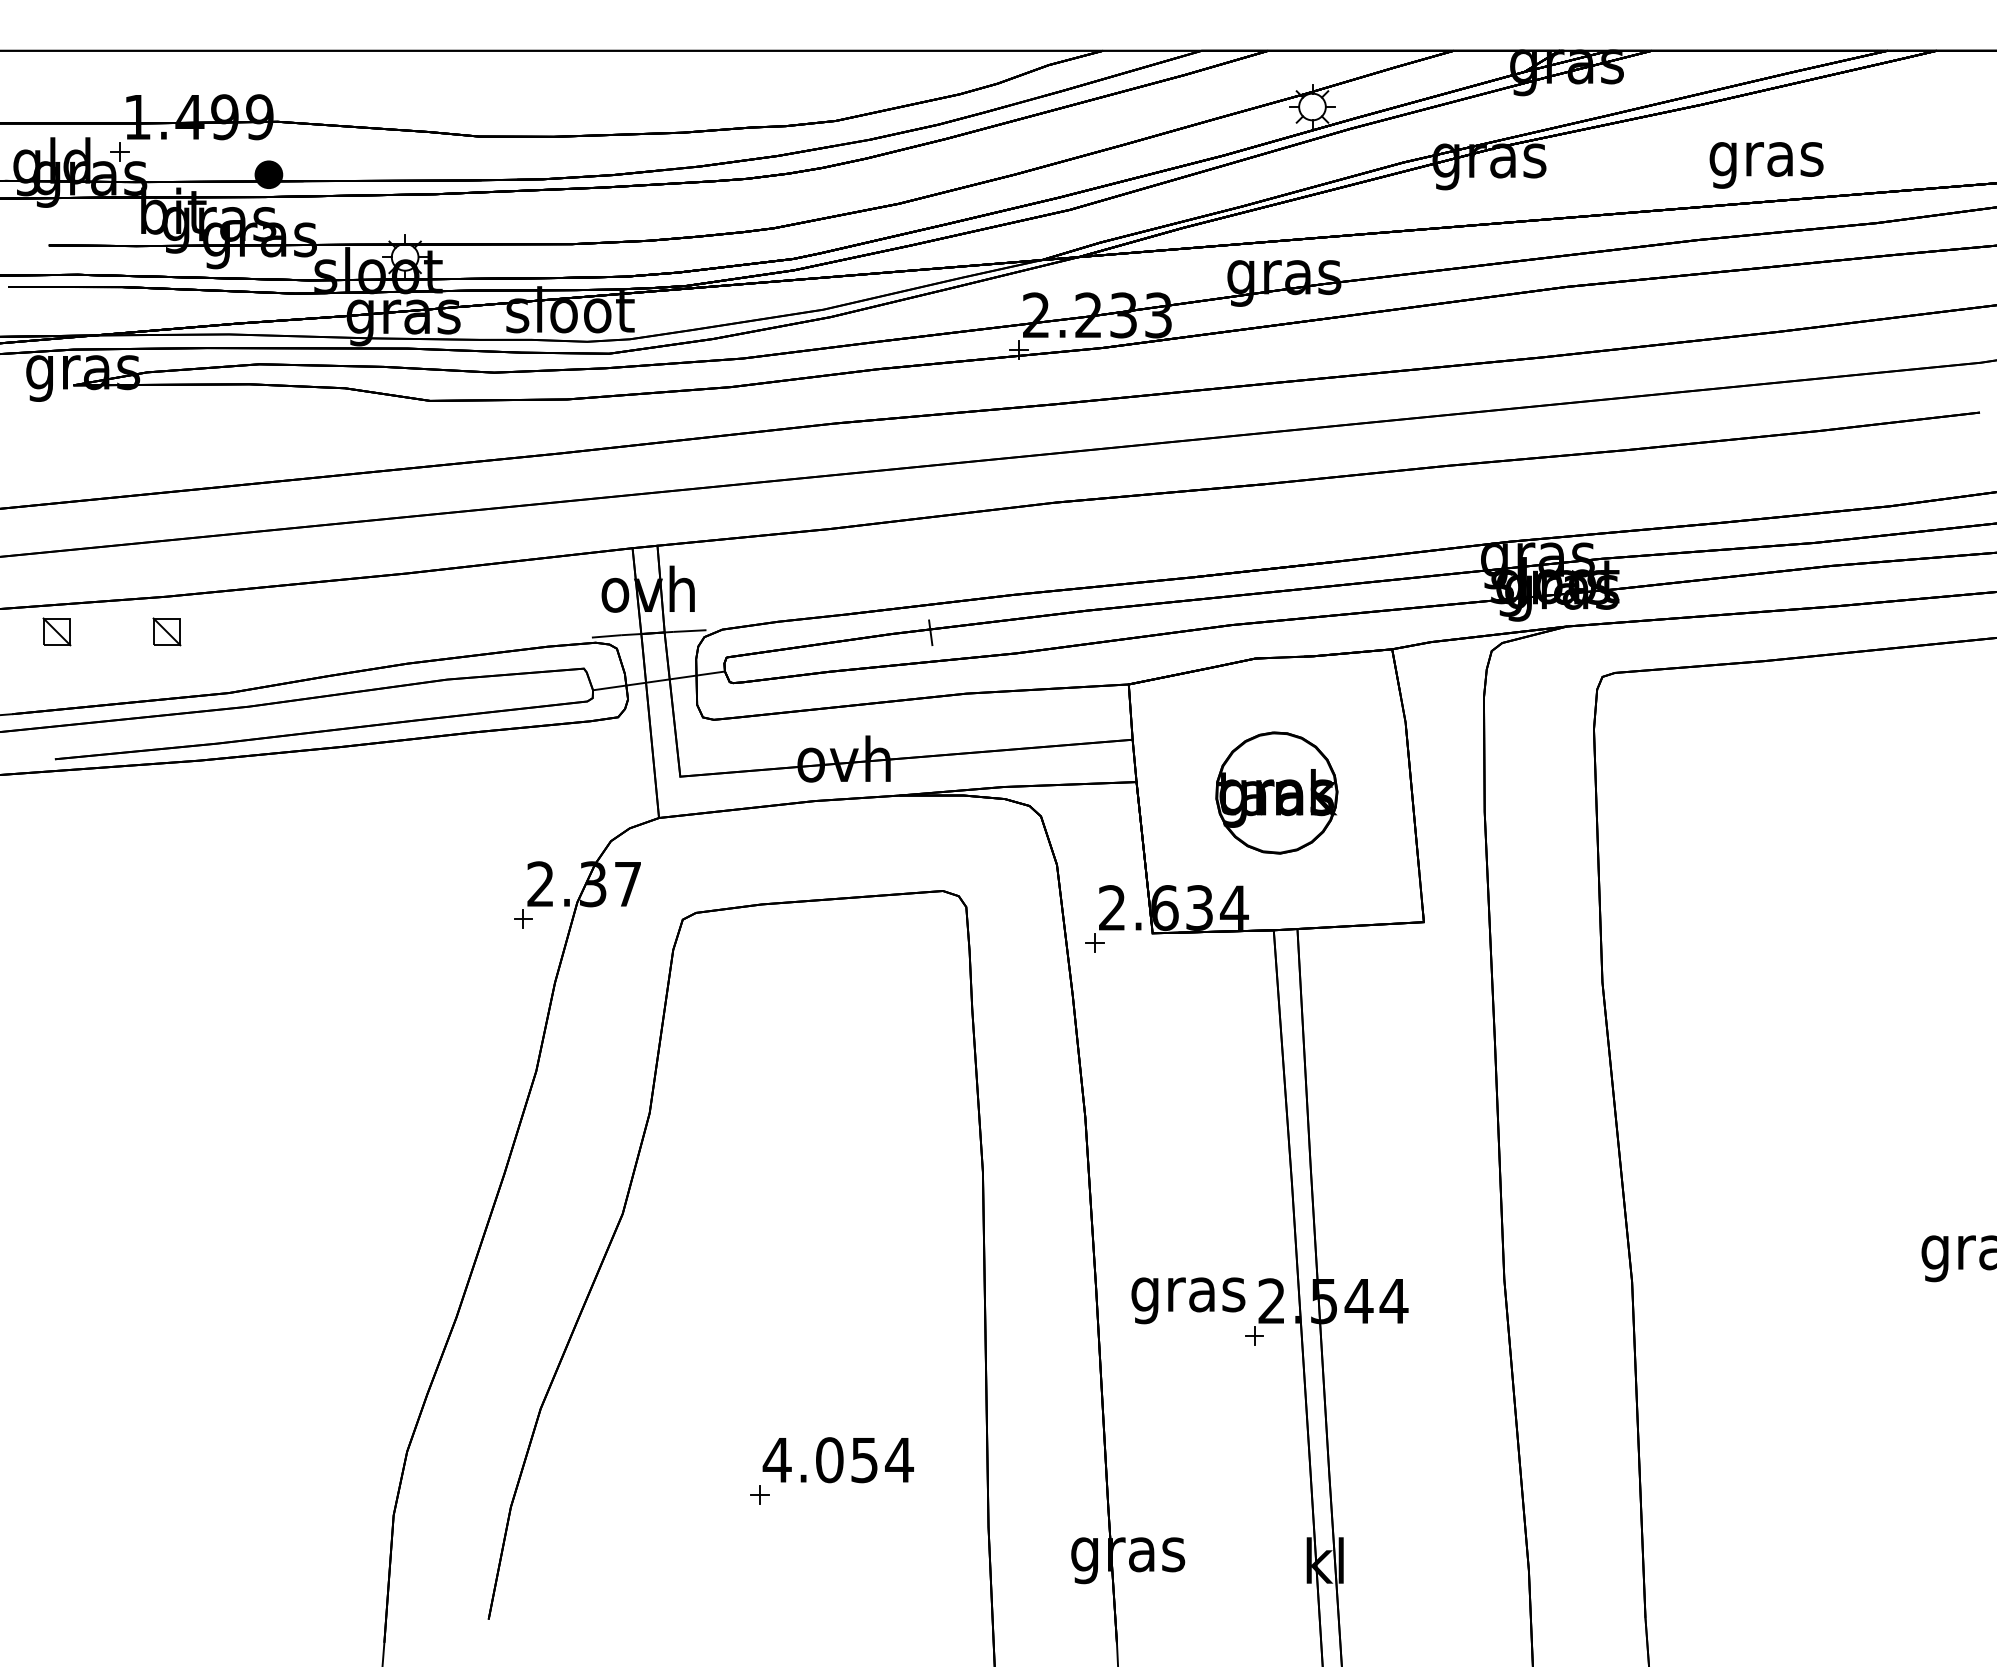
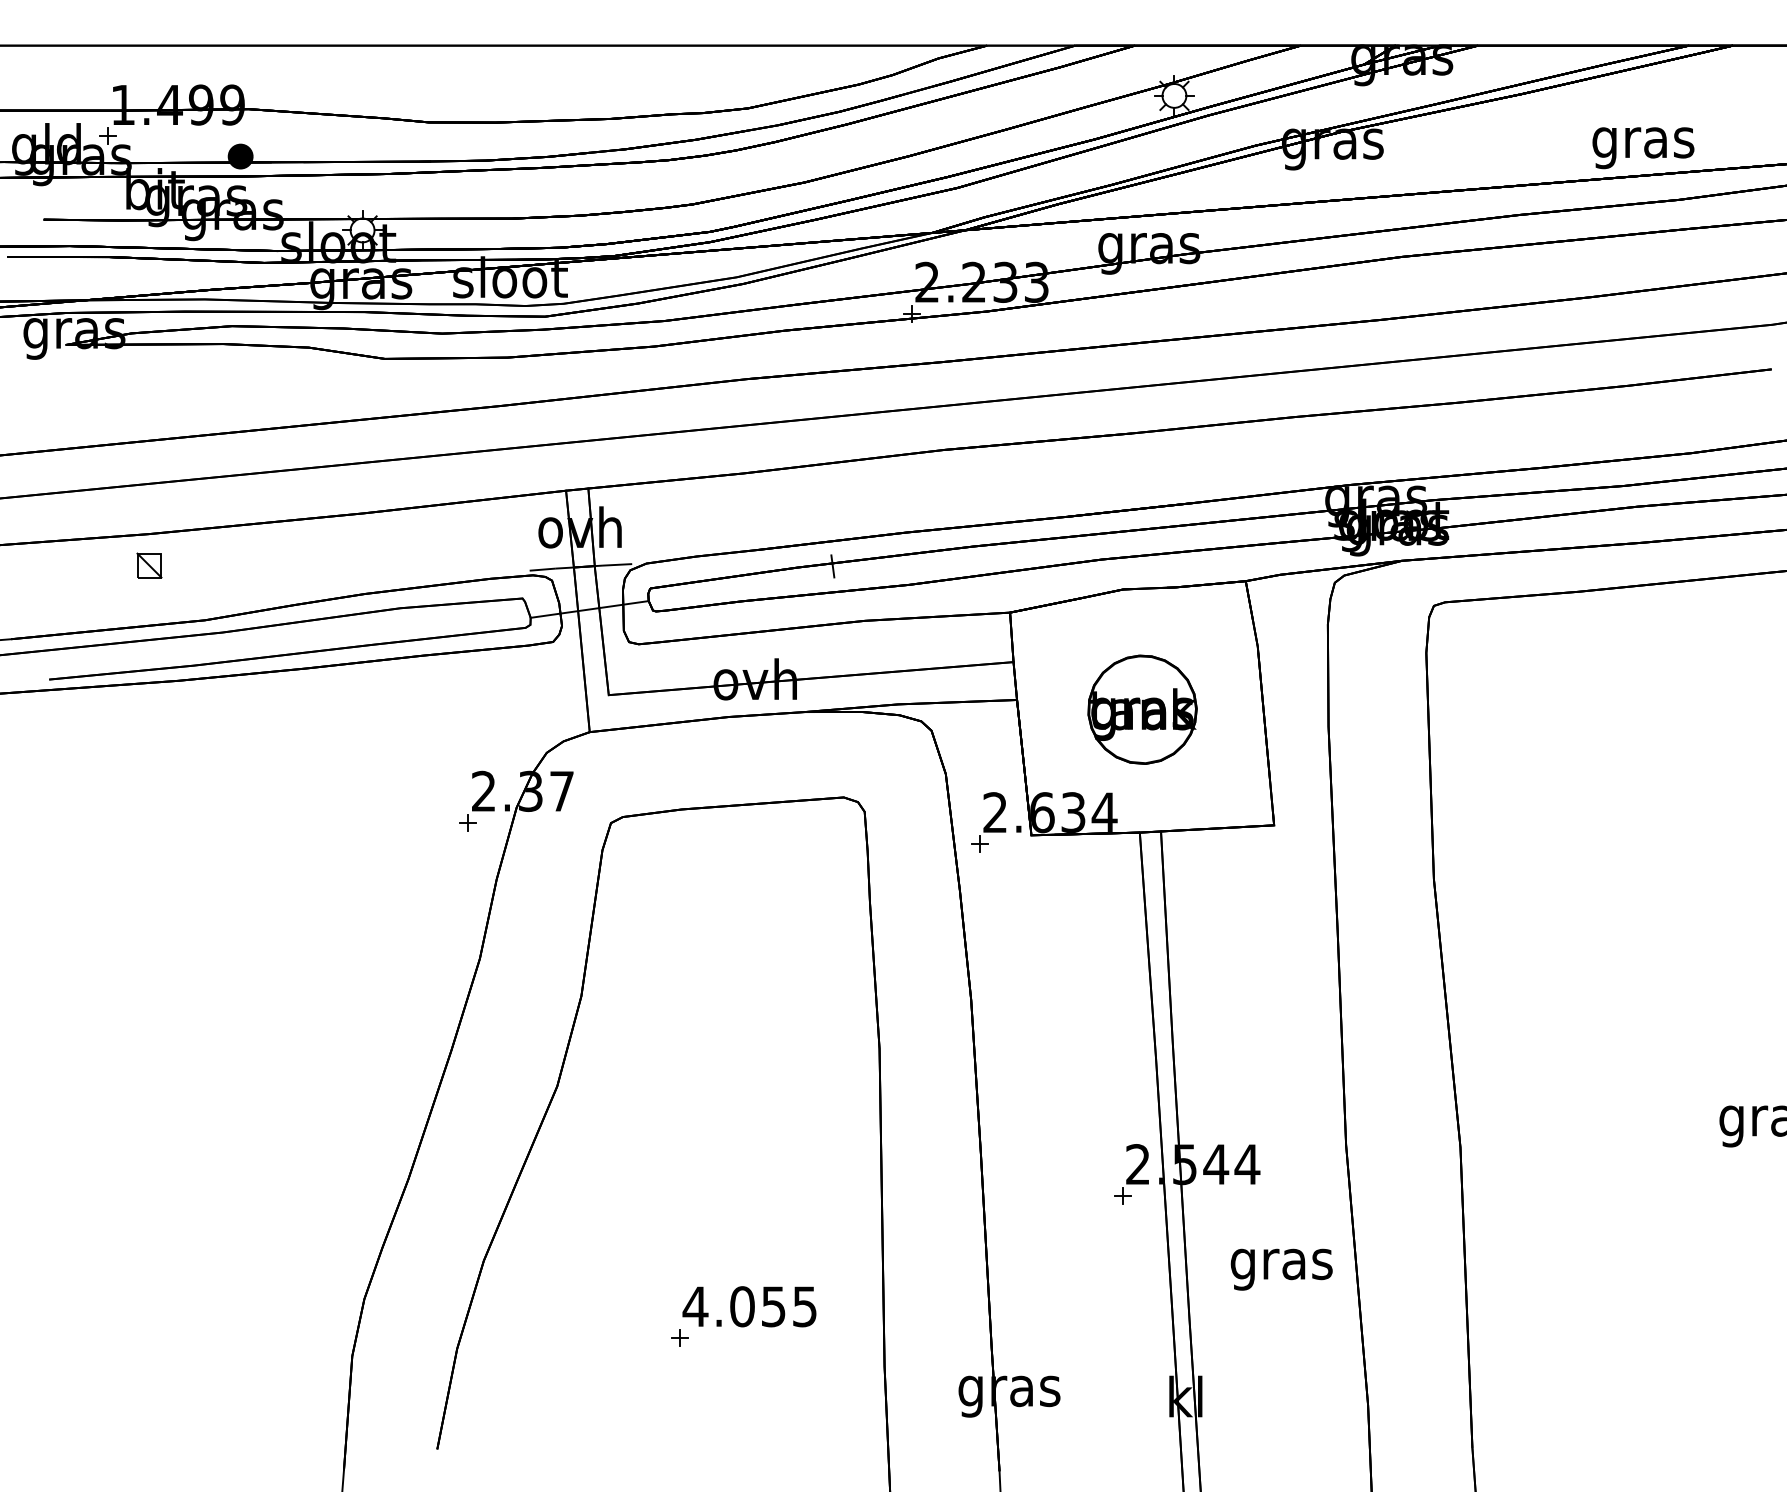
text: (1766, 165) -> (1643, 148), moved
part: (56, 631) -> (50, 565), removed
text: (1188, 1300) -> (1281, 1269), moved
text: (899, 1460) -> (804, 1307), 4.054 -> 4.055

